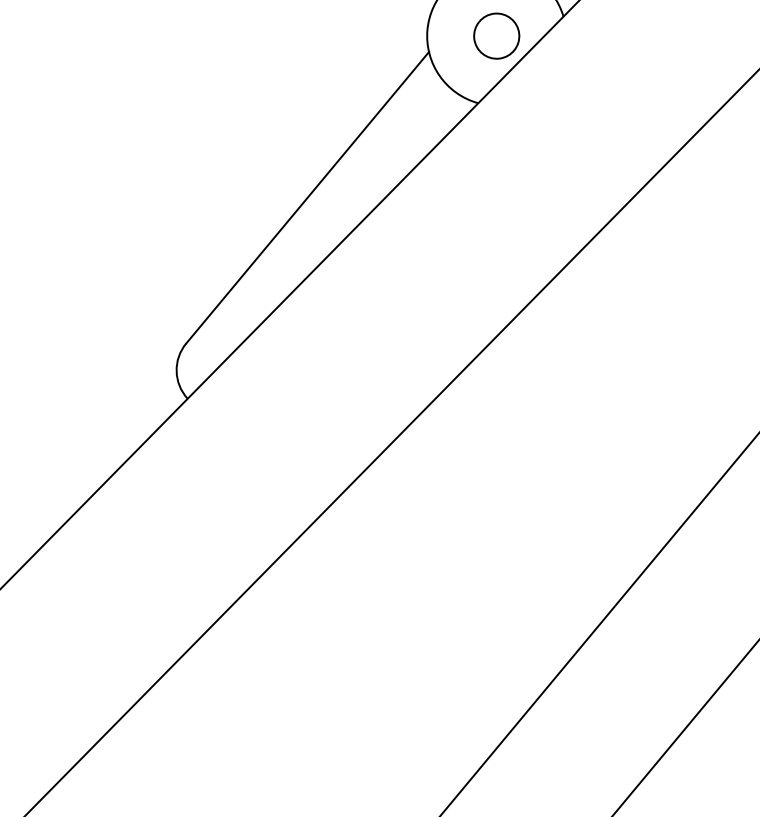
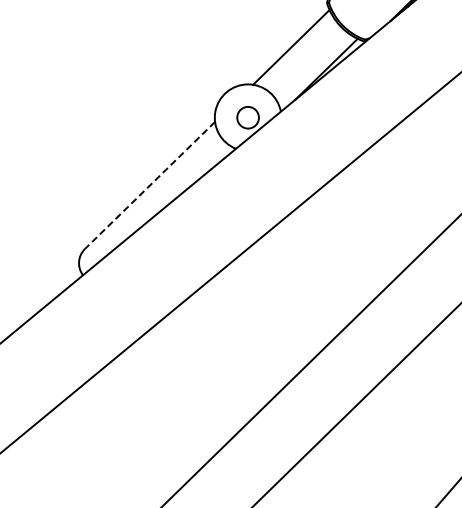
line: (308, 197) -> (150, 185), solid -> dashed

